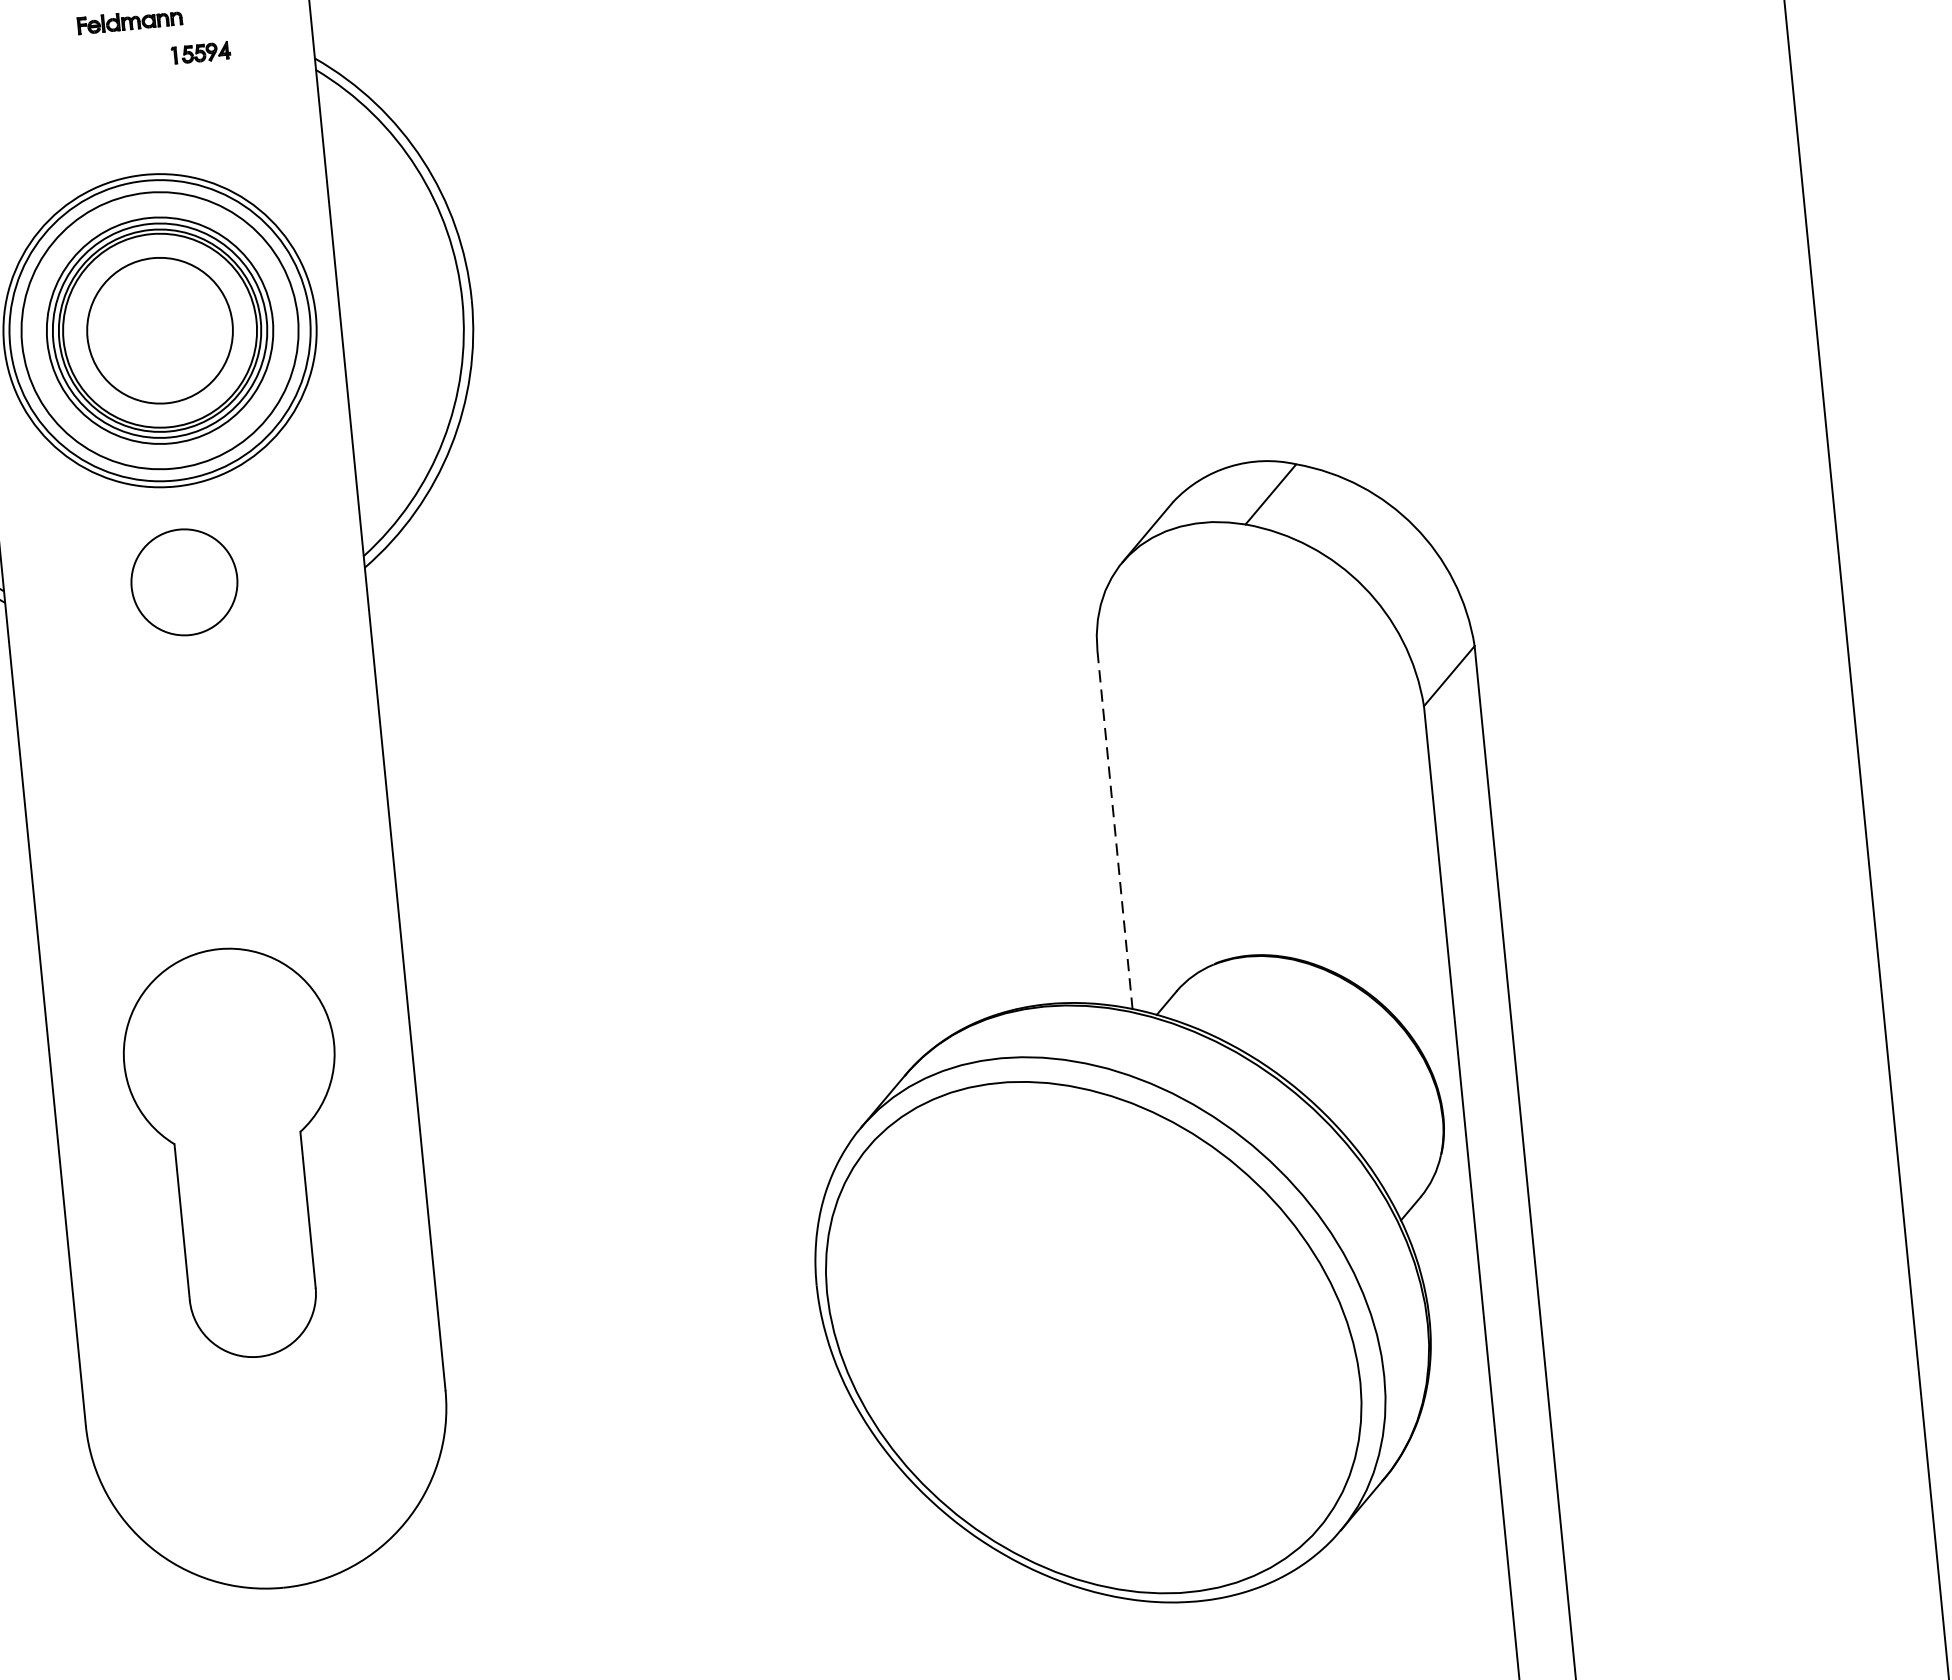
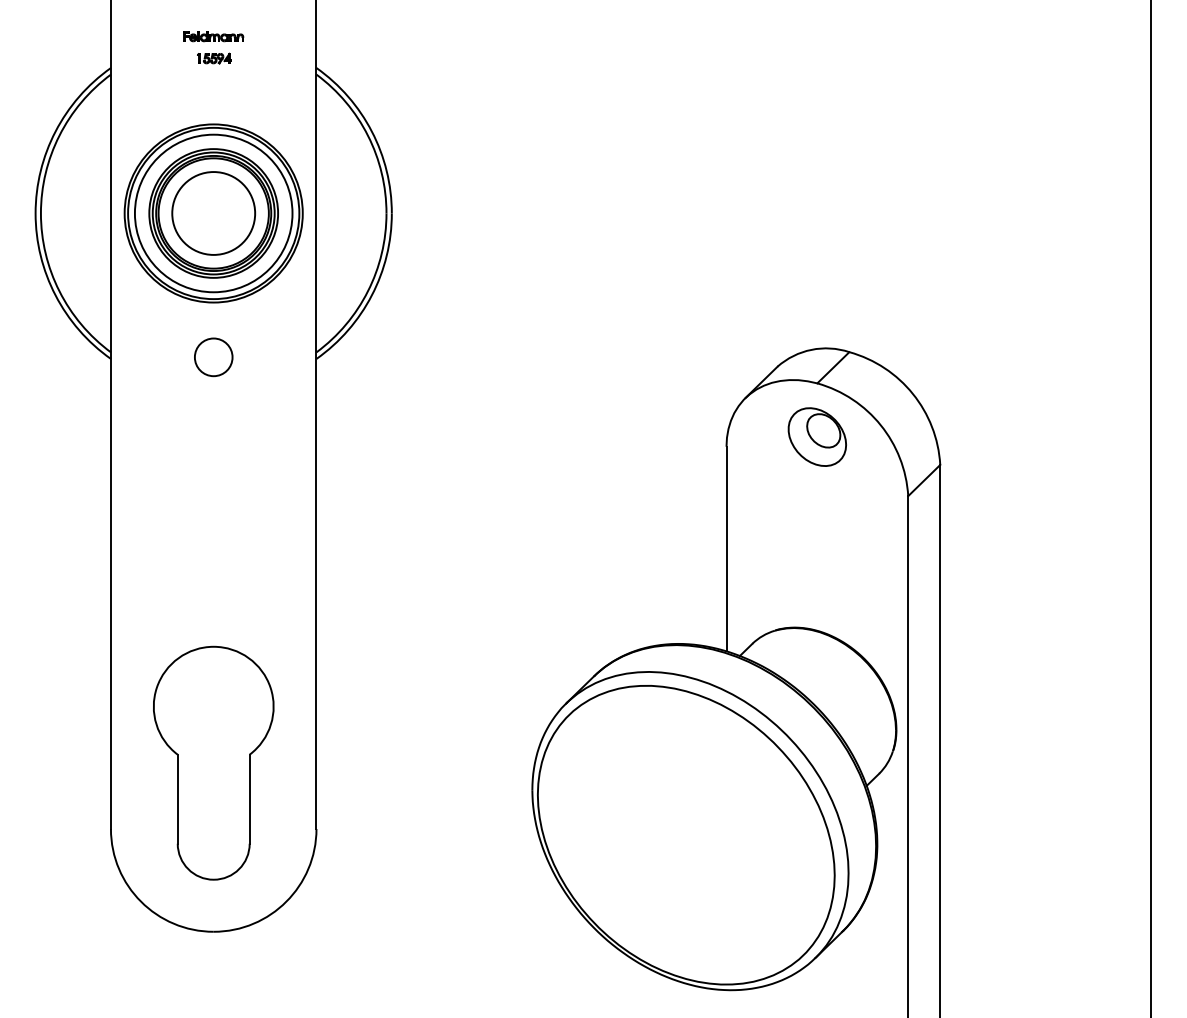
part: (201, 52) -> (214, 58), moved
circle: (184, 582) -> (213, 357), size x0.62
part: (1253, 617) -> (816, 436), added
line: (1115, 830) -> (726, 549), dashed -> solid
part: (238, 1151) -> (213, 762), moved

